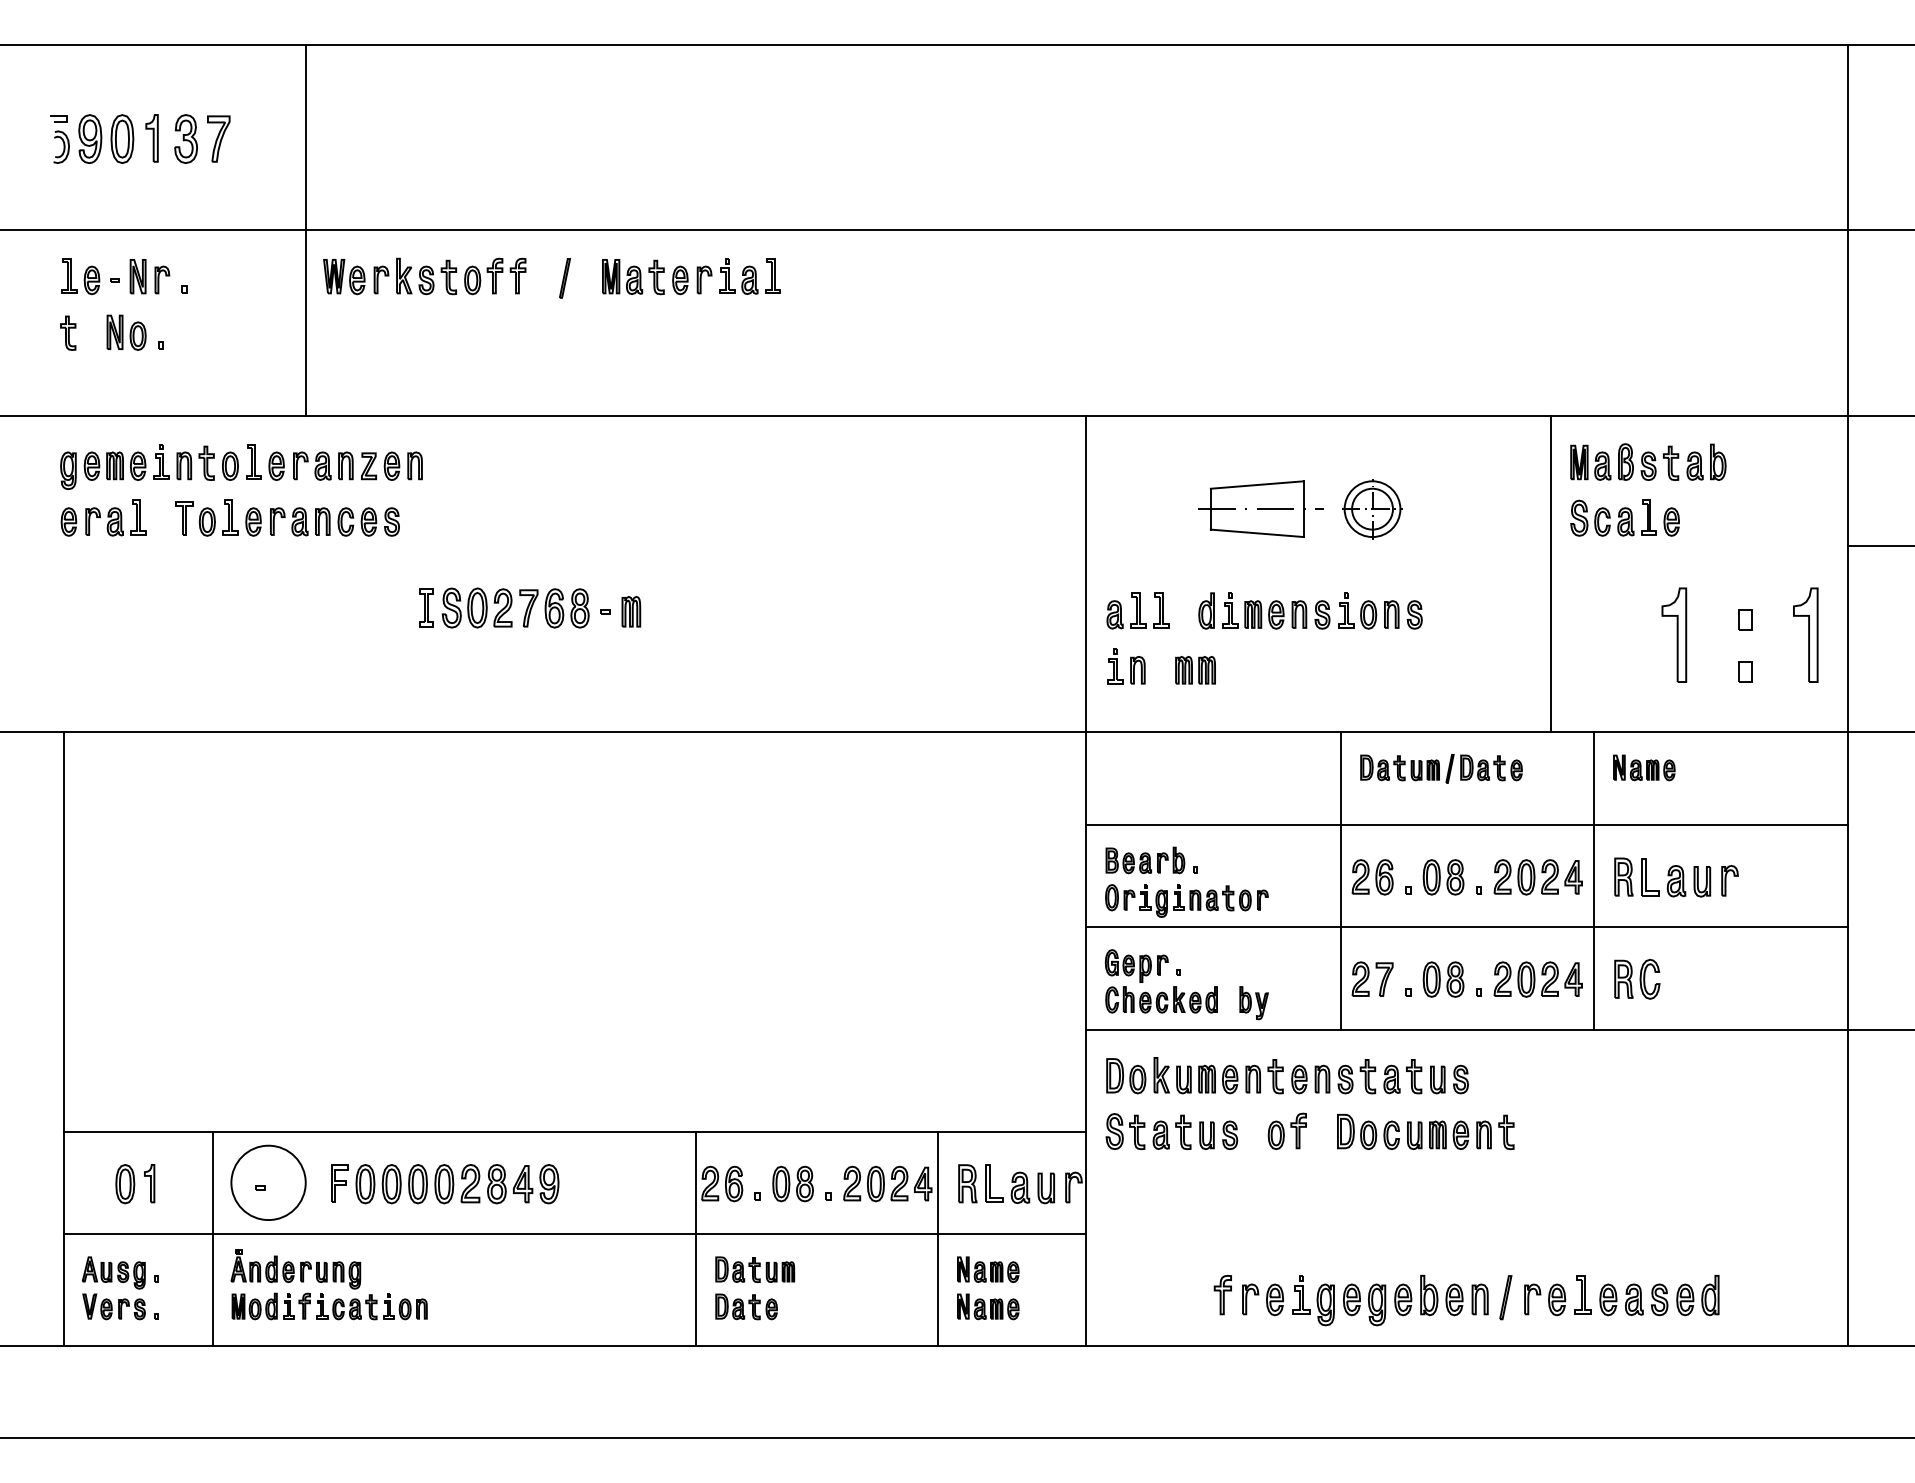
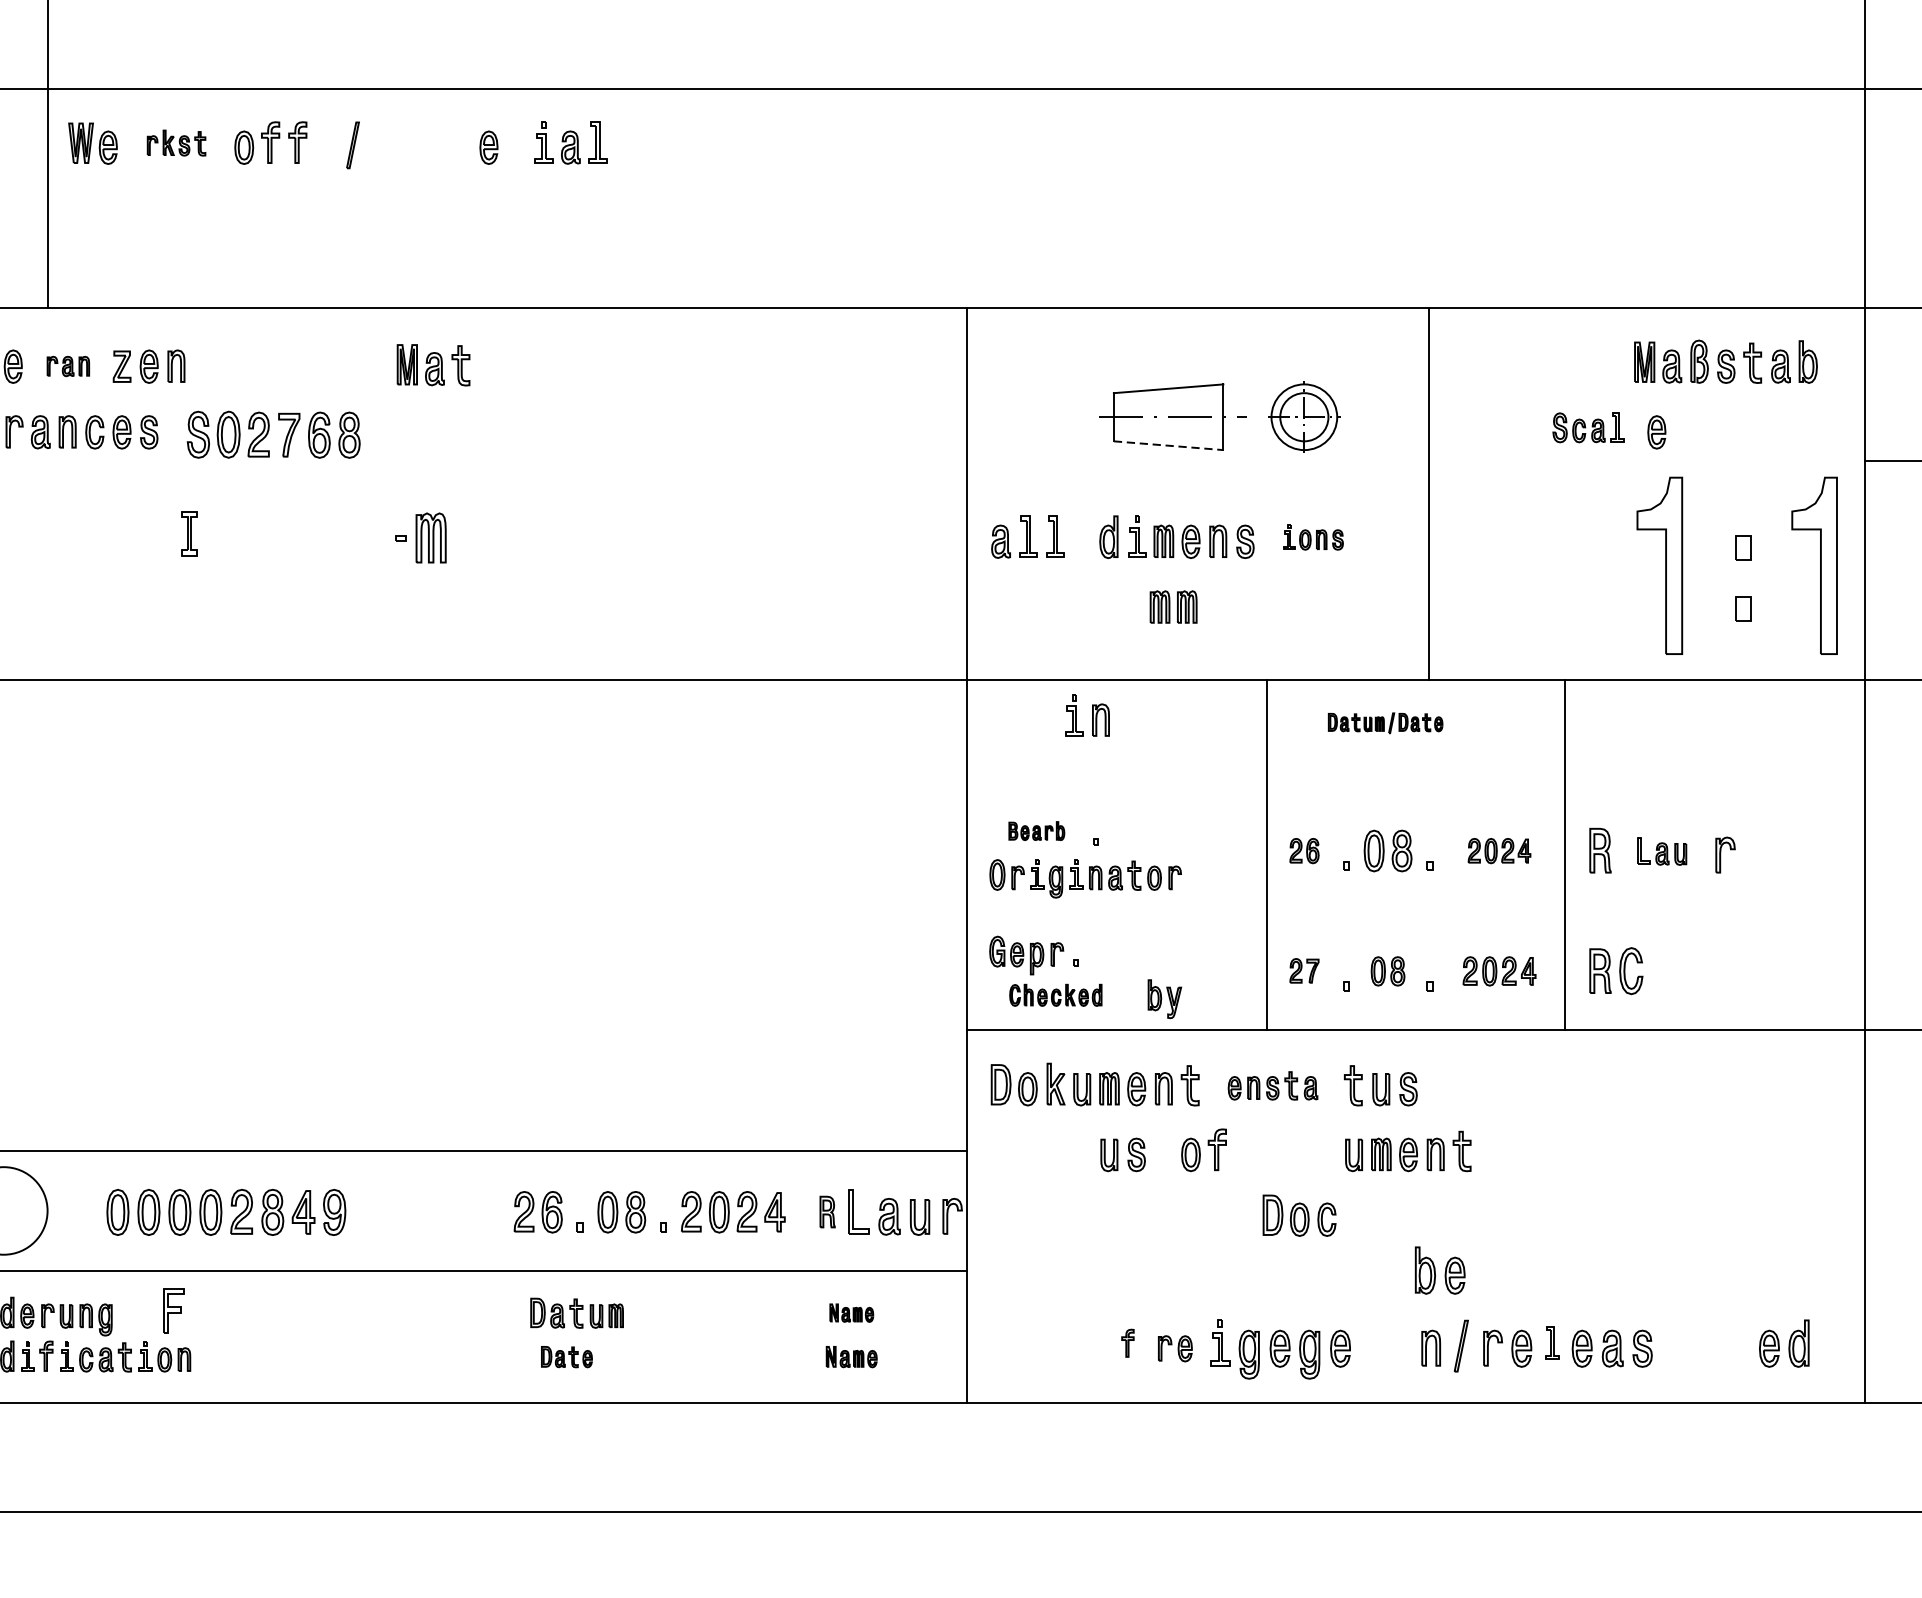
part: (414, 276) -> (175, 143), size x0.6
part: (633, 277) -> (433, 365), moved
part: (704, 279) -> (517, 146), removed
part: (1648, 461) -> (1726, 361), moved
part: (323, 465) -> (68, 365), size x0.6
part: (1613, 517) -> (1588, 427), size x0.7
line: (1257, 533) -> (1168, 445), solid -> dashed
line: (1550, 574) -> (1428, 494), moved
part: (515, 607) -> (273, 434), moved
part: (1380, 610) -> (1313, 536), size x0.6
part: (631, 611) -> (431, 537), size x1.4
part: (1674, 634) -> (1660, 564), size x1.6
part: (1805, 634) -> (1814, 564), size x1.6
part: (1126, 666) -> (1087, 715), moved
part: (1195, 670) -> (1173, 607), moved
part: (1644, 767) -> (1624, 721), removed
part: (1441, 768) -> (1385, 722), size x0.6
line: (1467, 825) -> (1416, 789), removed
part: (1145, 860) -> (1036, 831), size x0.6
part: (1372, 877) -> (1304, 851), size x0.6
part: (1537, 877) -> (1498, 851), size x0.6
part: (1676, 877) -> (1662, 851), size x0.6
line: (1467, 927) -> (1416, 910), removed
part: (1372, 978) -> (1304, 970), size x0.6
part: (1443, 979) -> (1387, 971), size x0.7
part: (1537, 979) -> (1498, 971), size x0.7
part: (1161, 999) -> (1055, 994), size x0.7
part: (1345, 1076) -> (1272, 1085), size x0.7
part: (1148, 1131) -> (1040, 1150), removed
part: (1368, 1131) -> (1299, 1215), moved
part: (339, 1183) -> (173, 1310), moved
part: (967, 1183) -> (827, 1211), size x0.7
line: (696, 1238) -> (507, 1276), removed
line: (937, 1238) -> (791, 1276), removed
part: (988, 1269) -> (851, 1312), size x0.6
part: (1582, 1294) -> (1551, 1342), size x0.7
part: (1222, 1295) -> (1127, 1343), size x0.6
part: (1441, 1295) -> (1439, 1270), moved
part: (1697, 1295) -> (1783, 1343), moved
part: (1262, 1299) -> (1174, 1348), size x0.7
part: (746, 1306) -> (566, 1356), size x0.7
part: (988, 1306) -> (851, 1356), size x0.7

